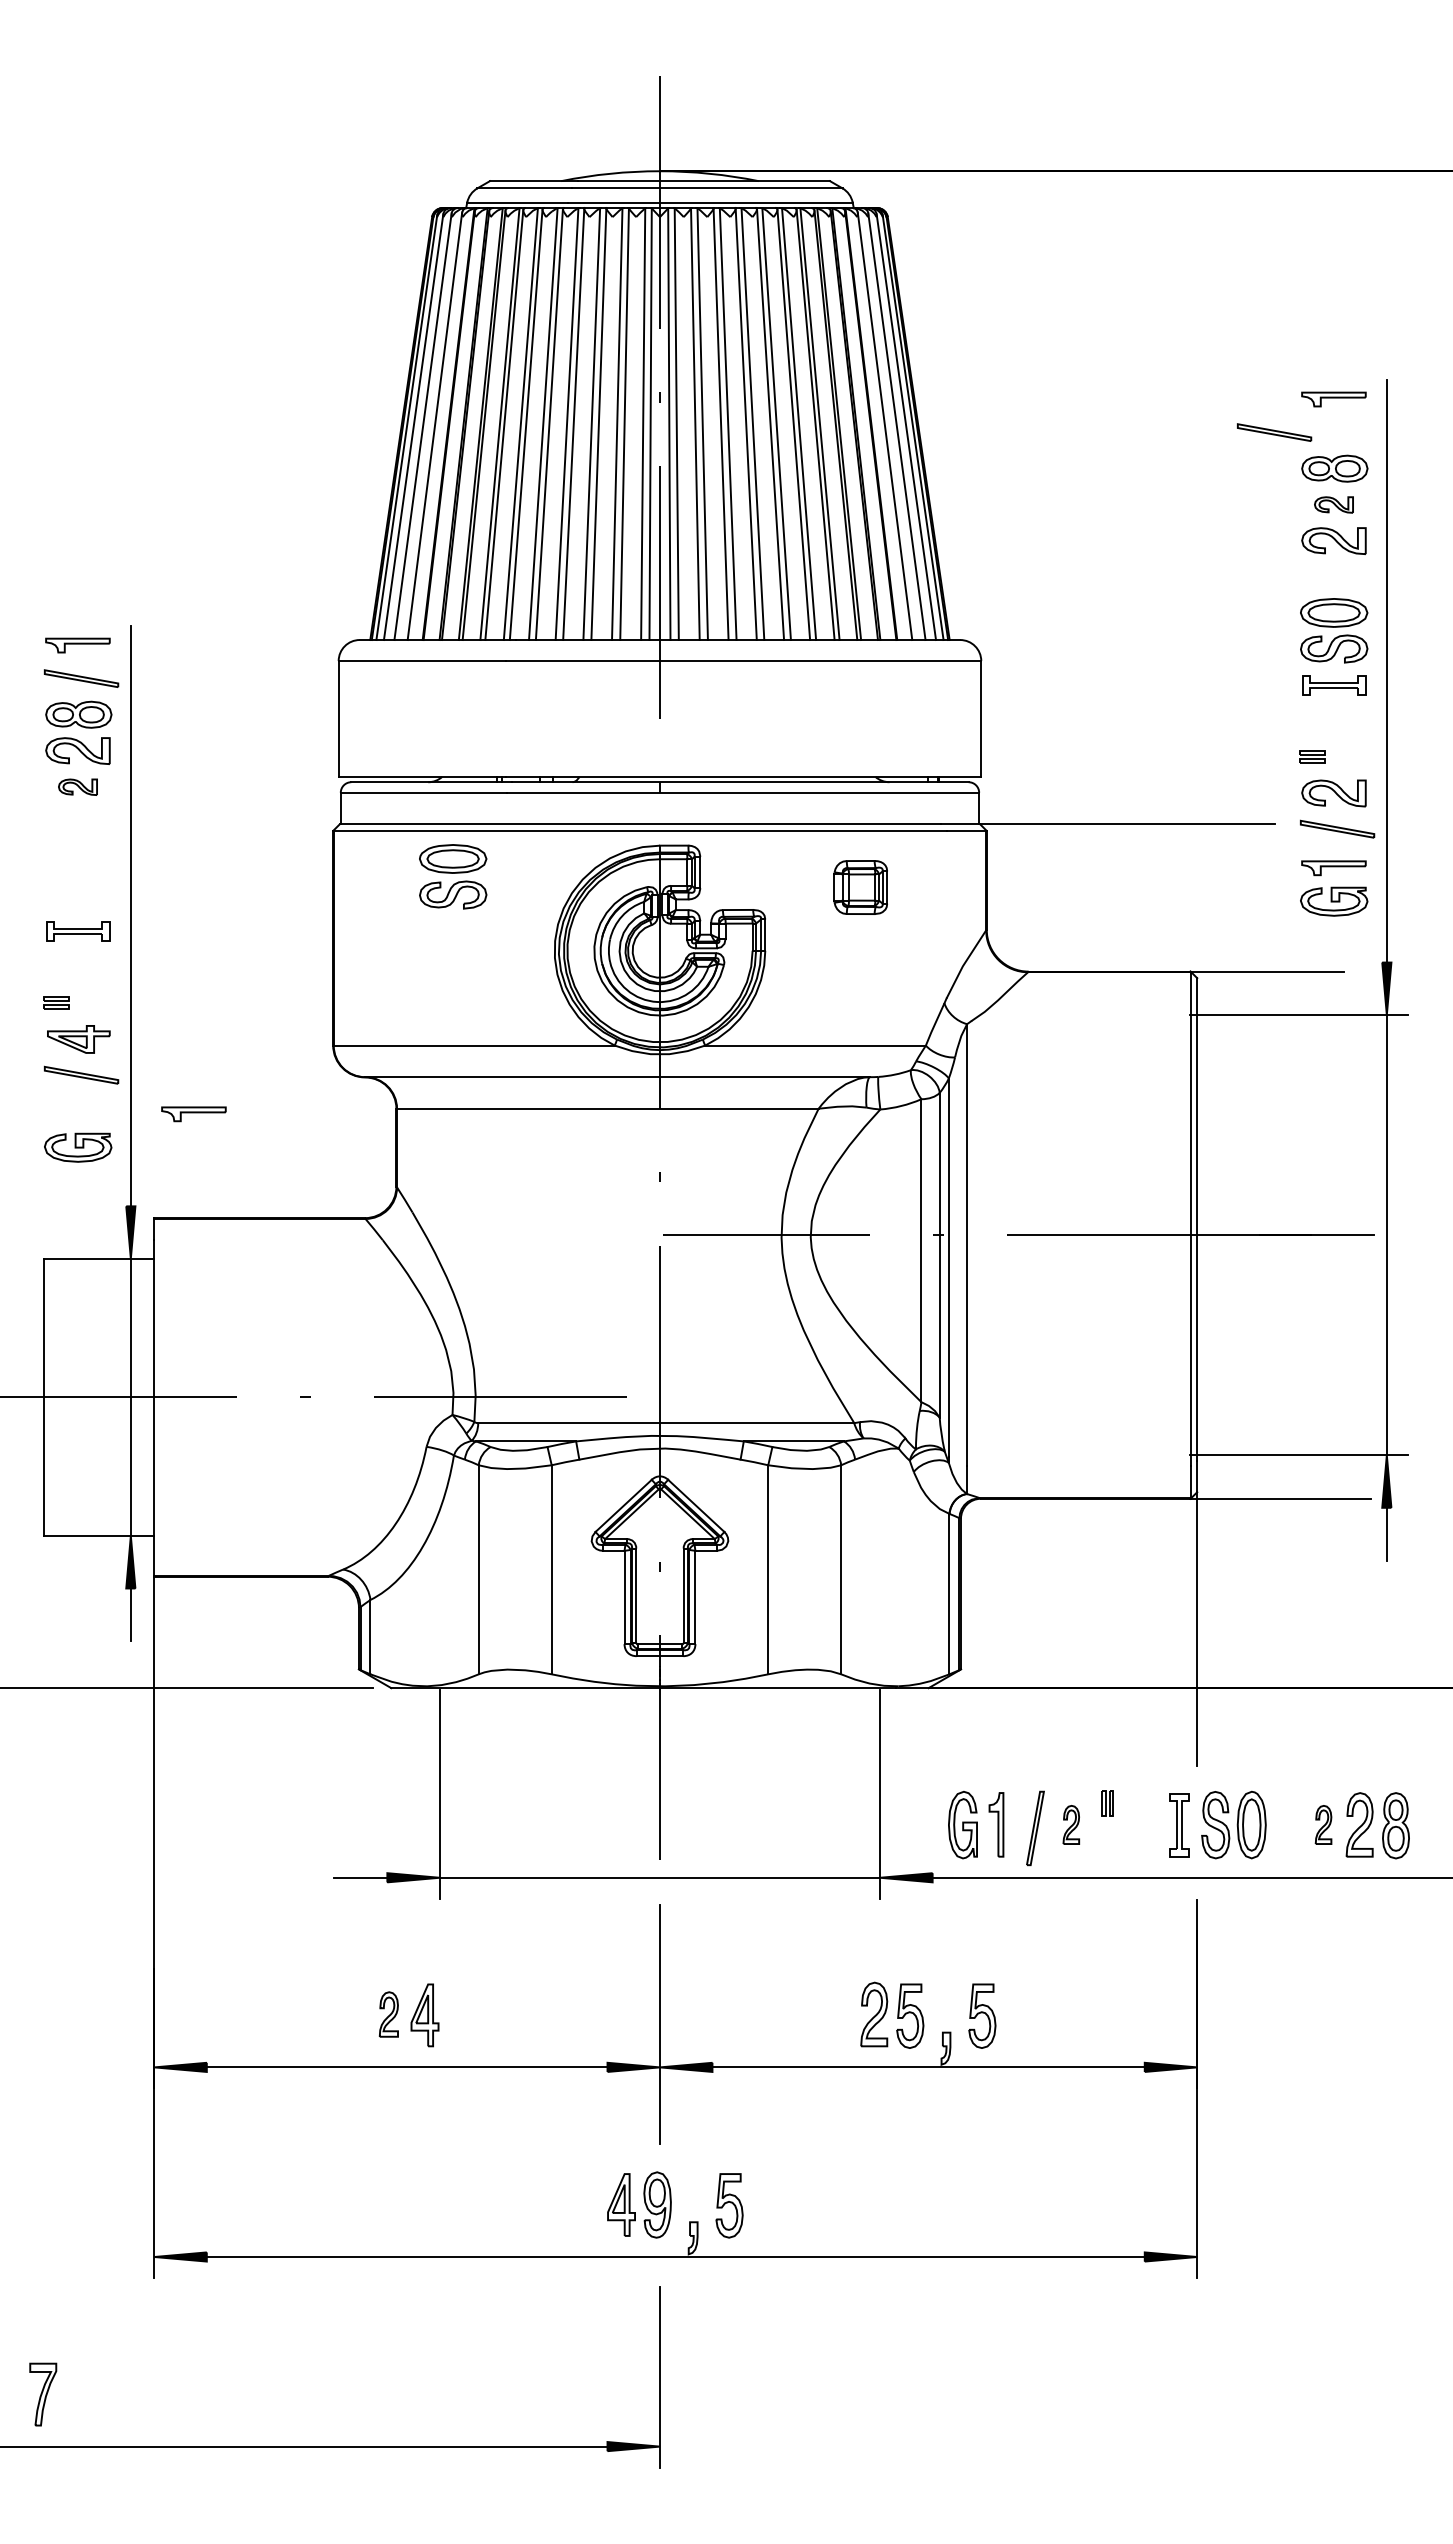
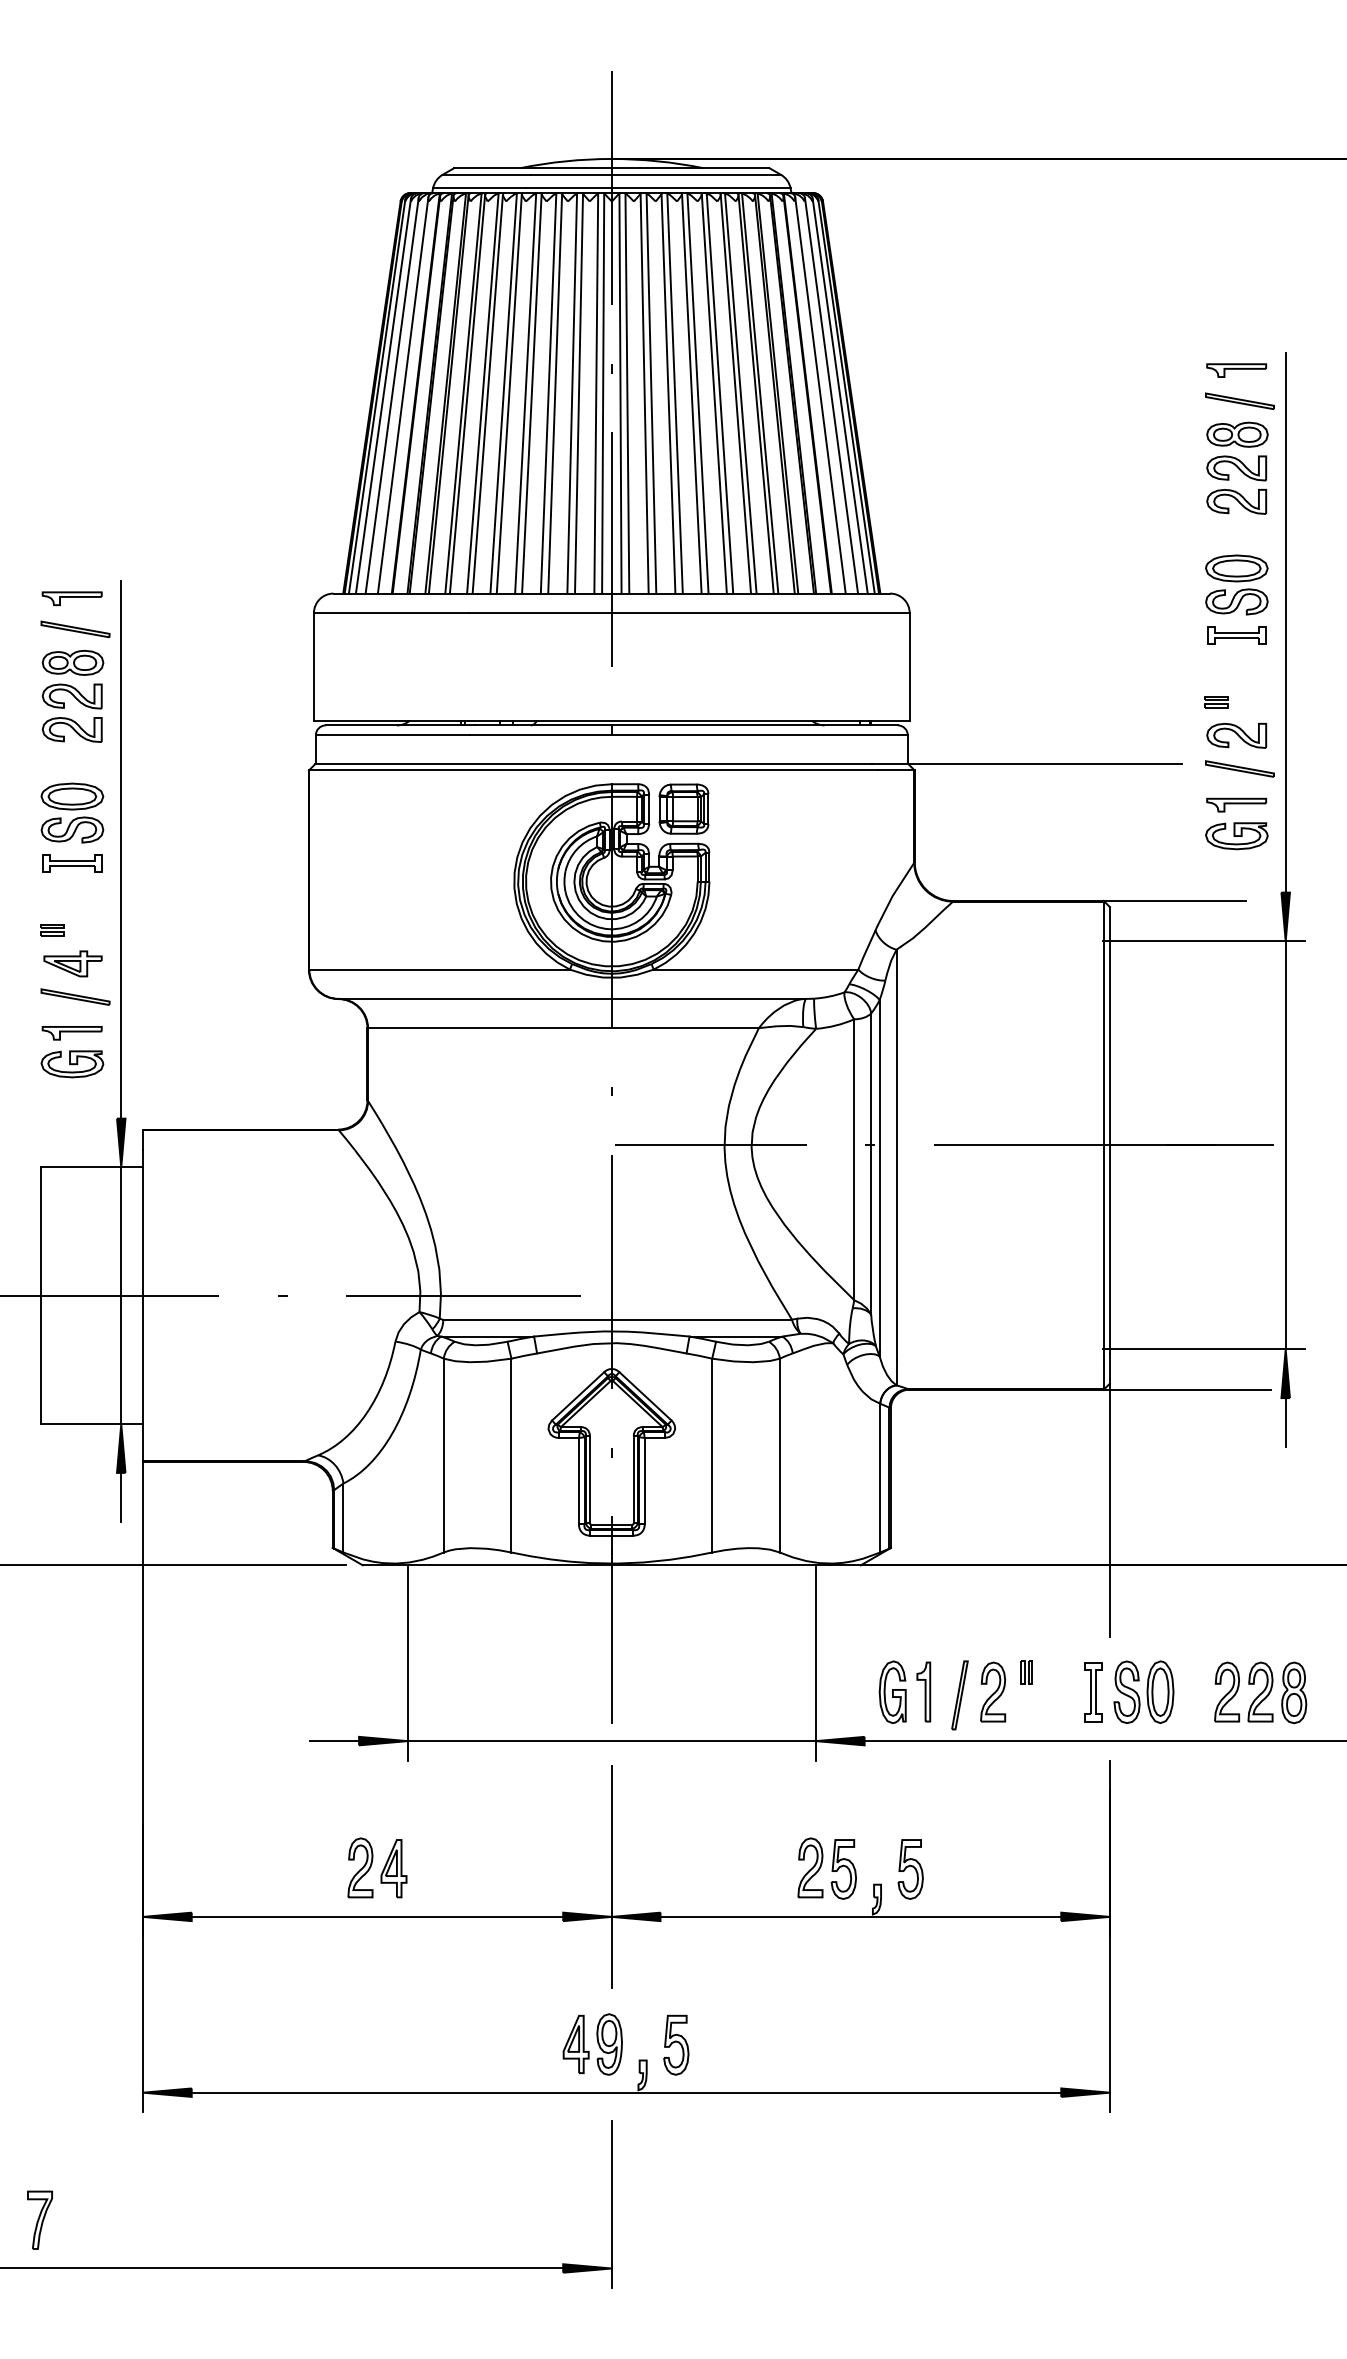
part: (1274, 432) -> (1239, 401), moved
part: (1333, 504) -> (1236, 467), size x1.67
part: (77, 787) -> (71, 730), size x1.67
part: (453, 876) -> (72, 812), moved
part: (860, 887) -> (683, 809), moved
part: (193, 1114) -> (71, 1033), moved
part: (1071, 1824) -> (993, 1691), size x1.67
part: (1323, 1824) -> (1226, 1691), size x1.67
part: (388, 2014) -> (360, 1867), size x1.43

